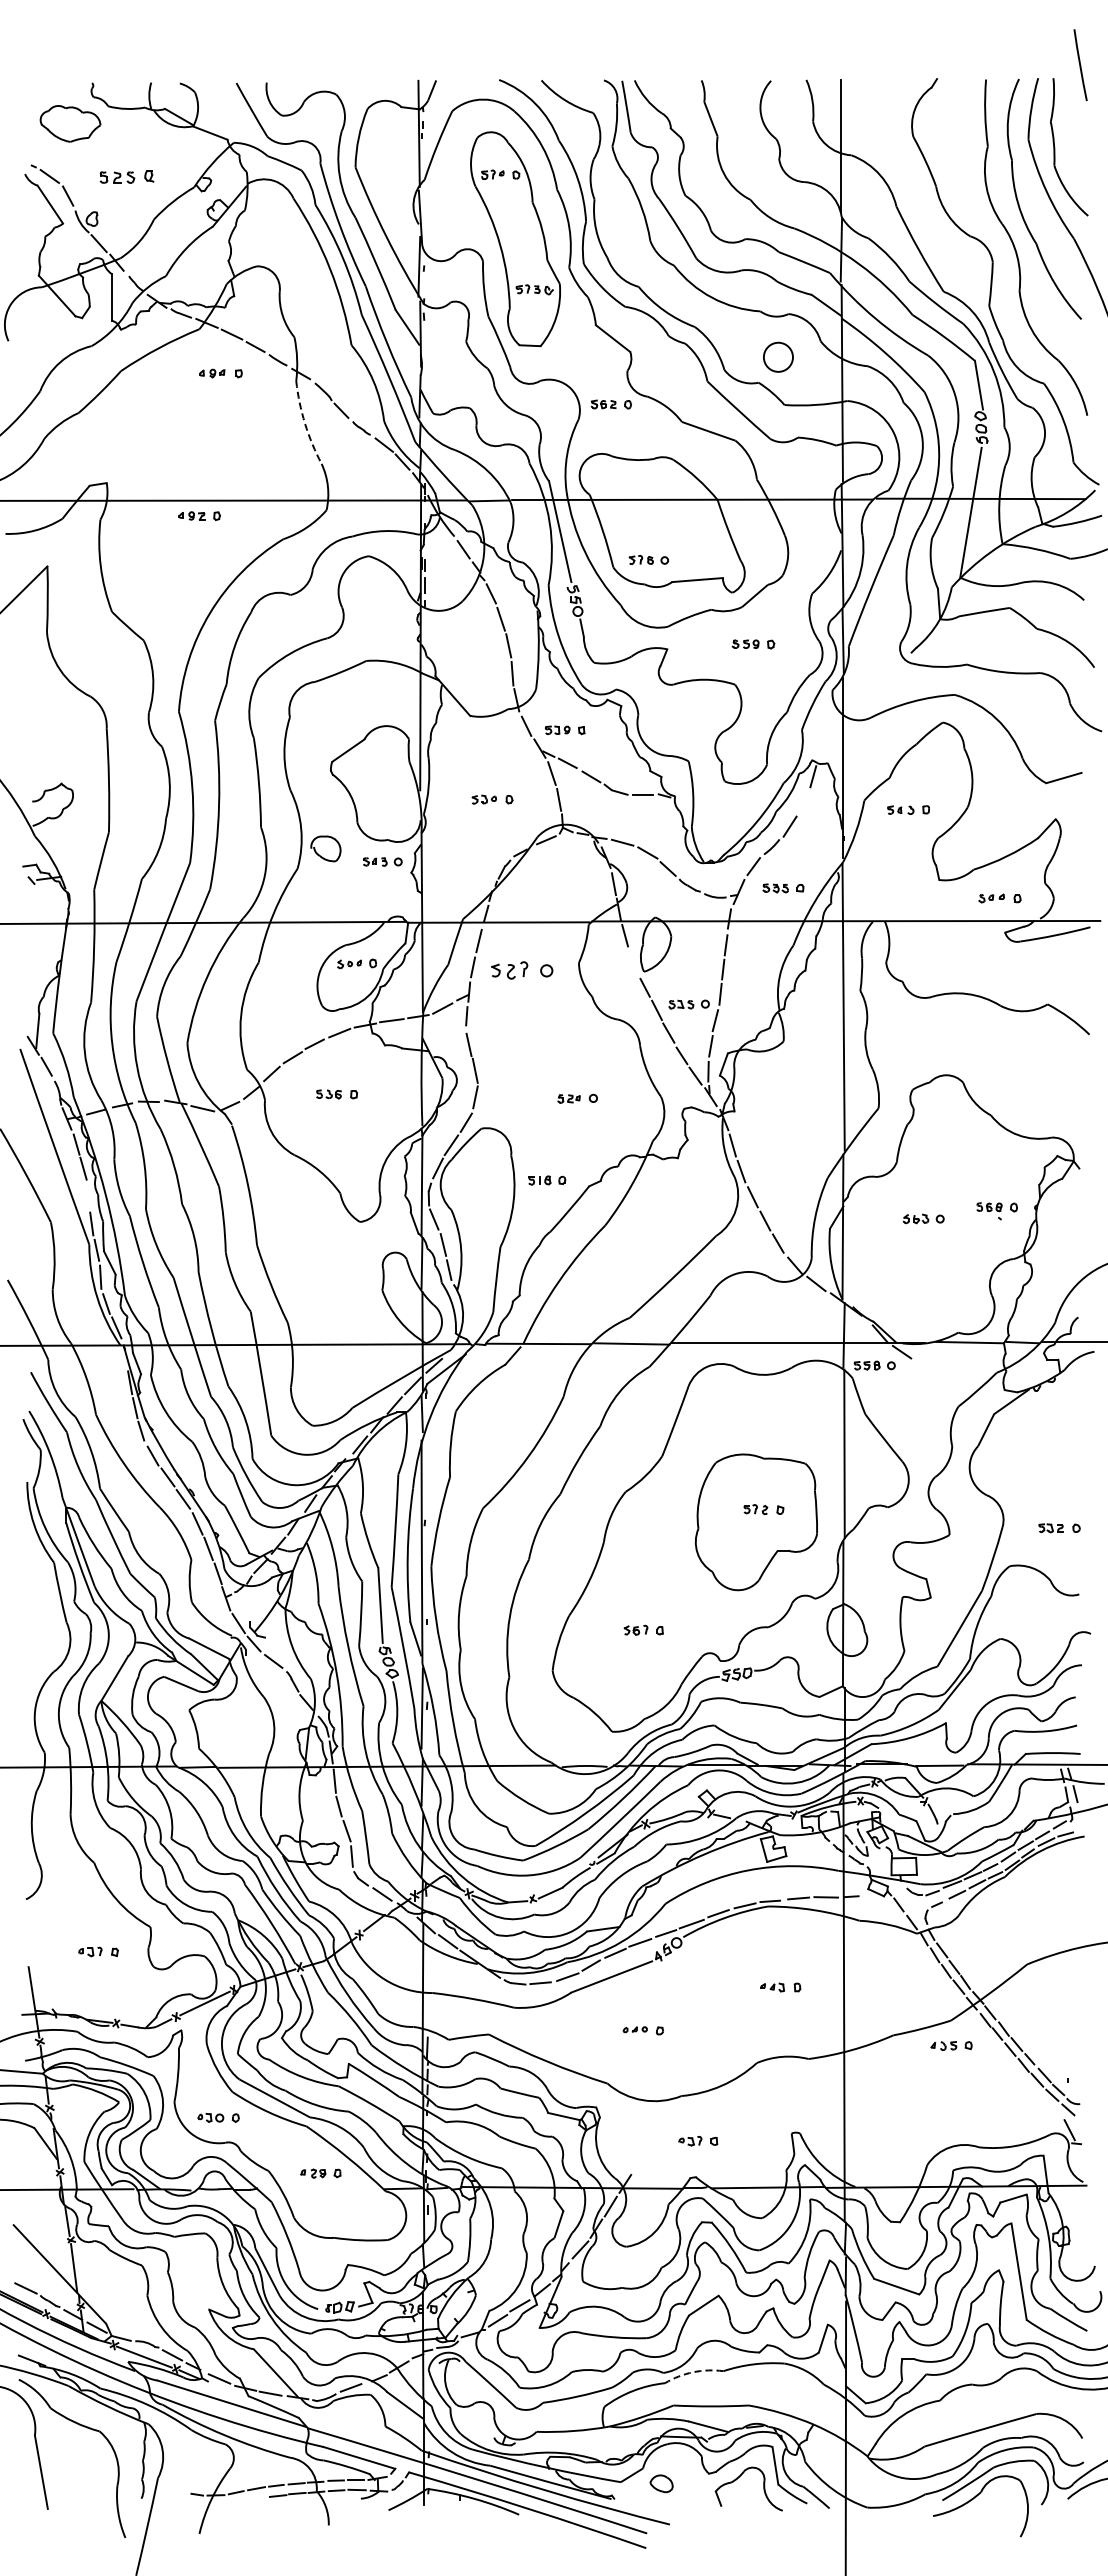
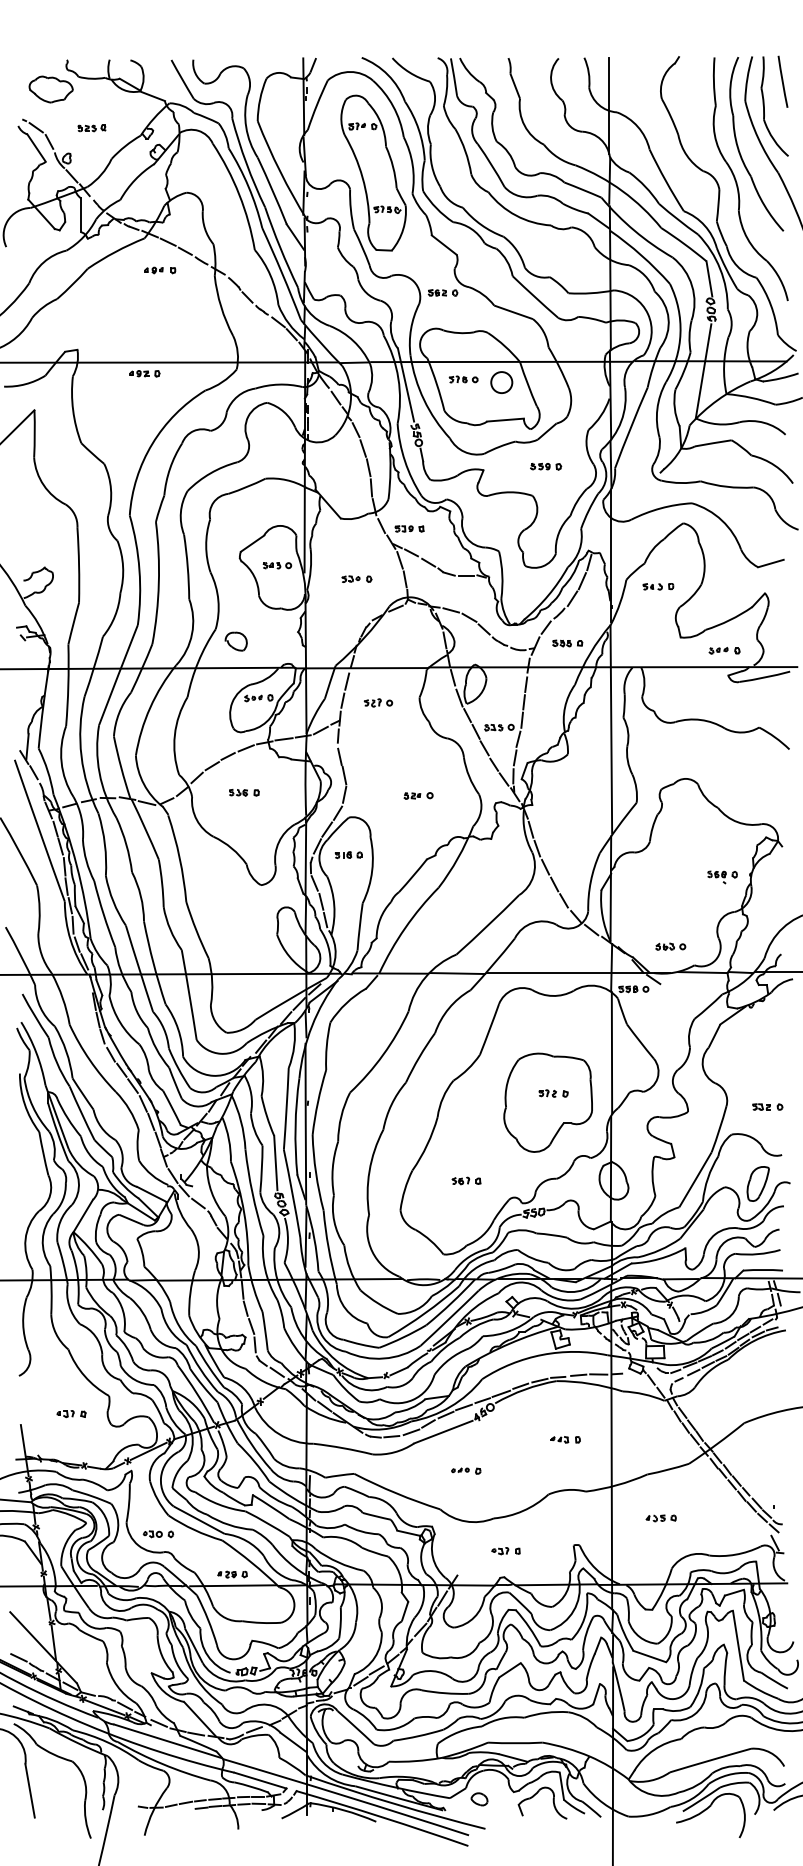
line: (1080, 65) -> (782, 82), moved
part: (126, 177) -> (91, 128), size x0.71
circle: (778, 356) -> (501, 382), moved
arc: (305, 423) -> (221, 306), dashed -> solid
part: (648, 559) -> (463, 379), moved
line: (803, 802) -> (582, 581), added
part: (325, 848) -> (235, 641), moved
part: (382, 861) -> (277, 565), moved
line: (633, 963) -> (459, 697), added
part: (522, 970) -> (378, 702), size x0.62
part: (547, 1180) -> (348, 855), moved
line: (88, 1196) -> (64, 866), added
part: (923, 1218) -> (670, 946), moved
part: (1046, 1634) -> (758, 1184), added
part: (951, 2045) -> (661, 1518), moved
line: (321, 2188) -> (233, 1585), added
arc: (693, 2372) -> (502, 1718), dashed -> solid

